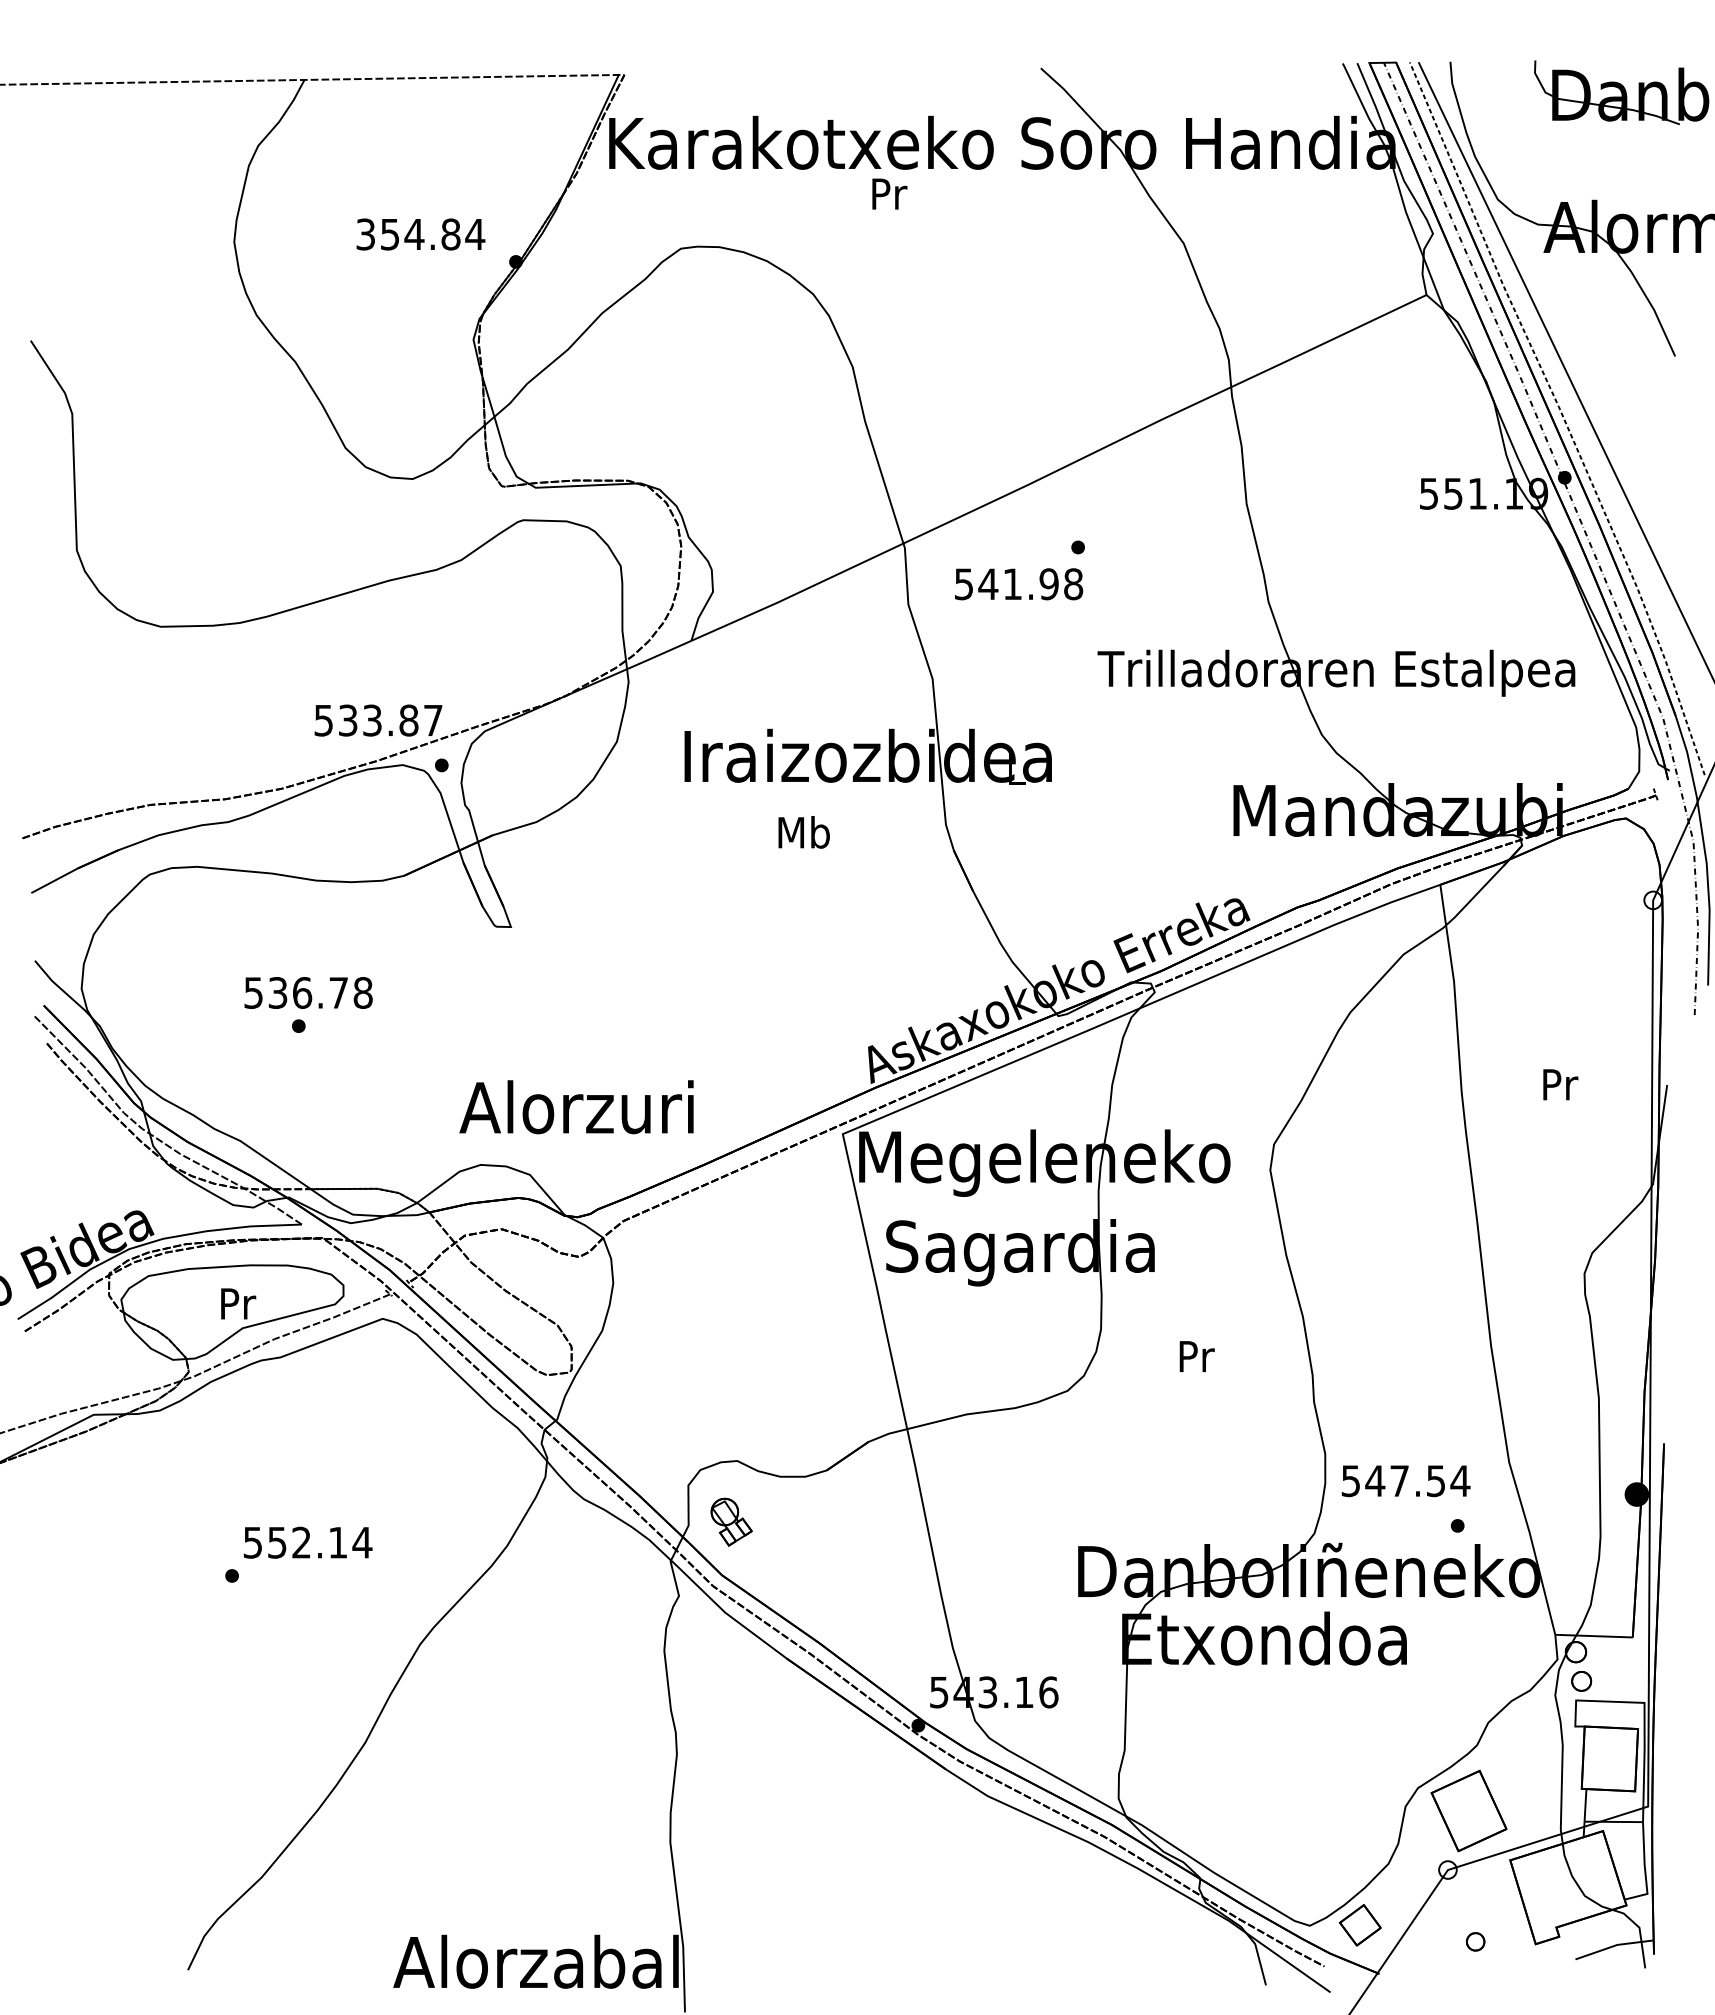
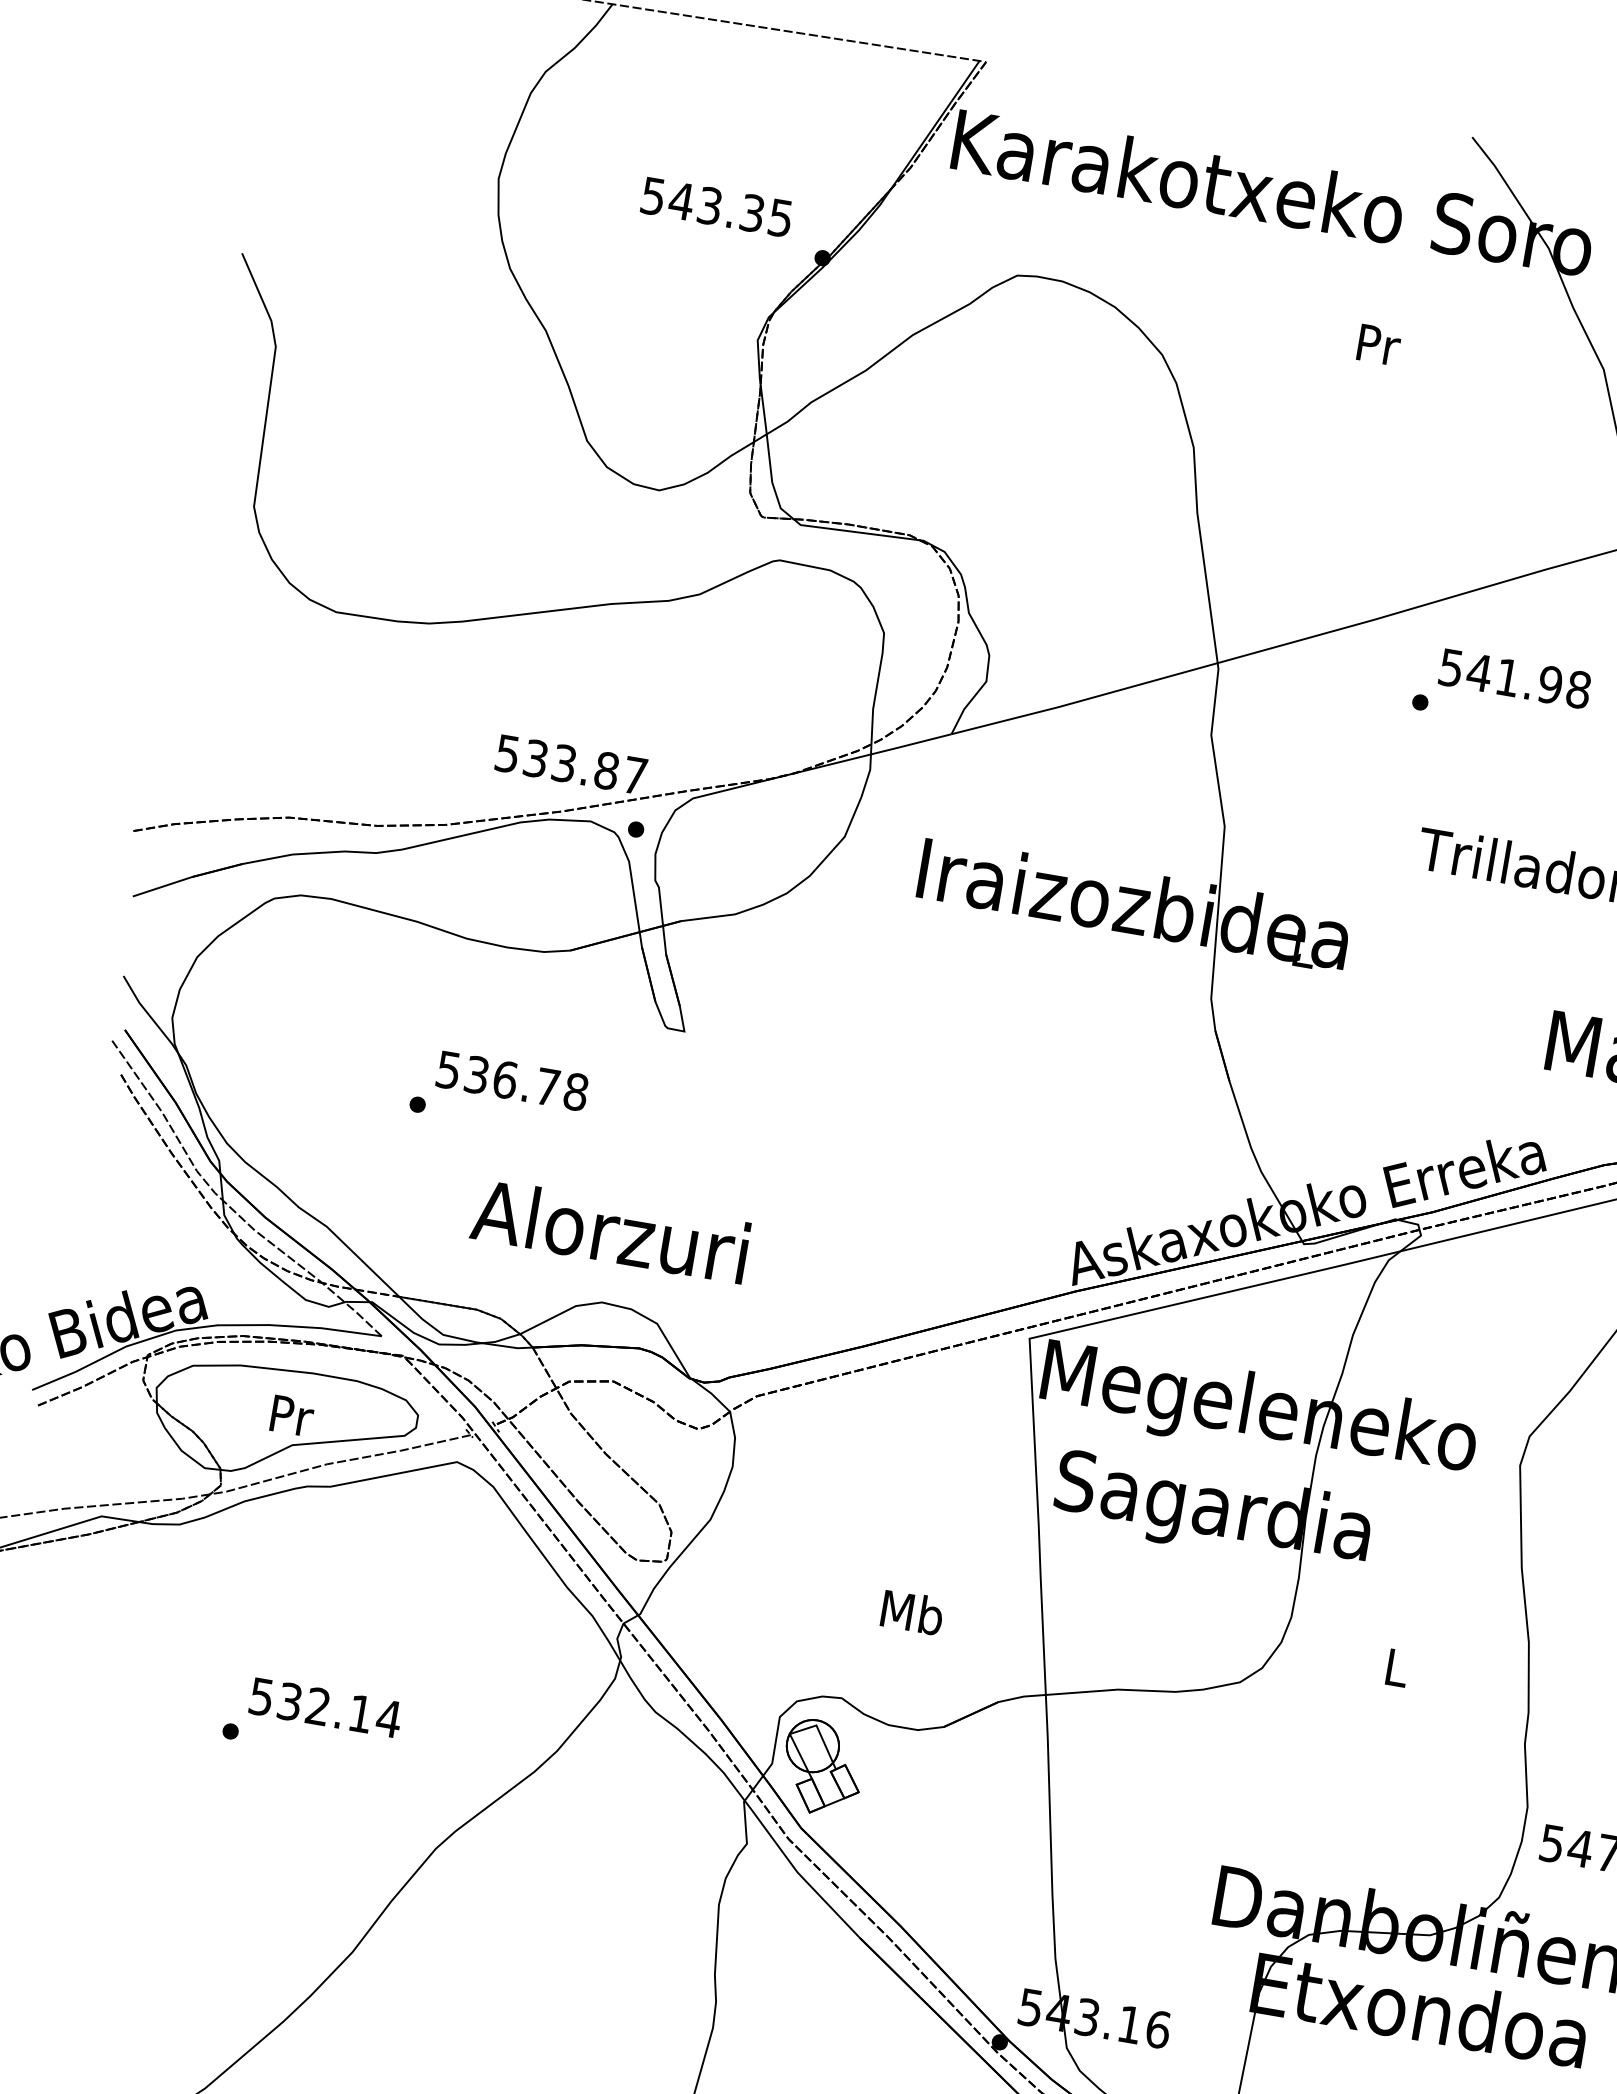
text: (889, 193) -> (1378, 344), moved
text: (421, 234) -> (718, 207), 354.84 -> 543.35
text: (1019, 584) -> (1515, 679), moved
text: (803, 832) -> (911, 1612), moved
text: (308, 992) -> (512, 1080), moved
text: (576, 1107) -> (610, 1231), moved
text: (1196, 1356) -> (1397, 1667), Pr -> L
part: (731, 1522) -> (822, 1768), size x1.67
text: (277, 1542) -> (290, 1701), 552.14 -> 532.14

